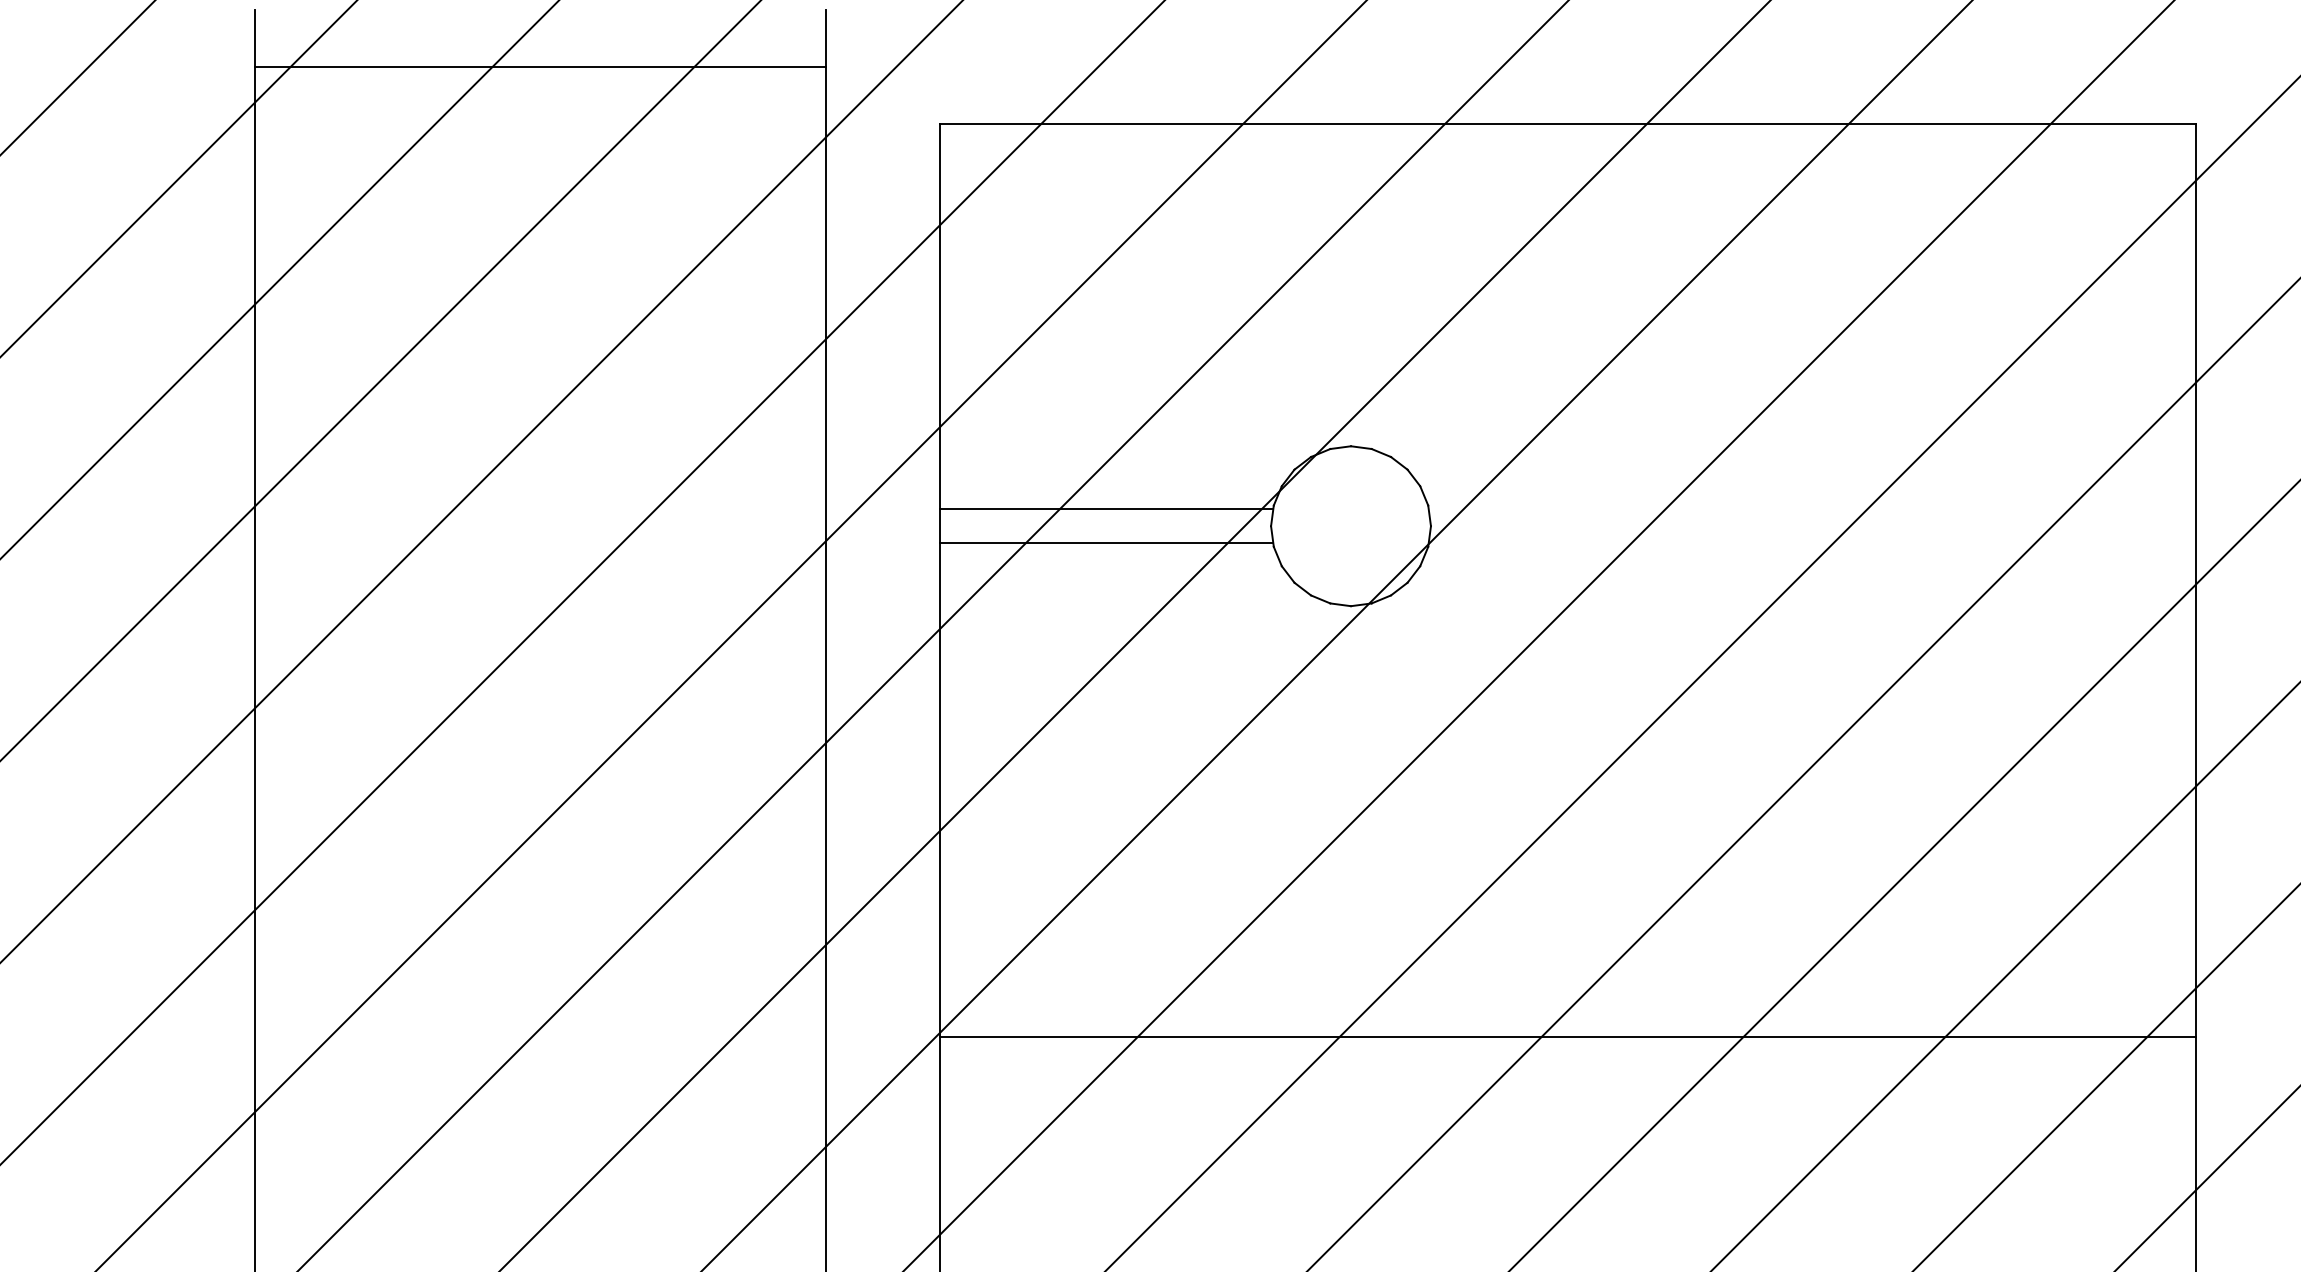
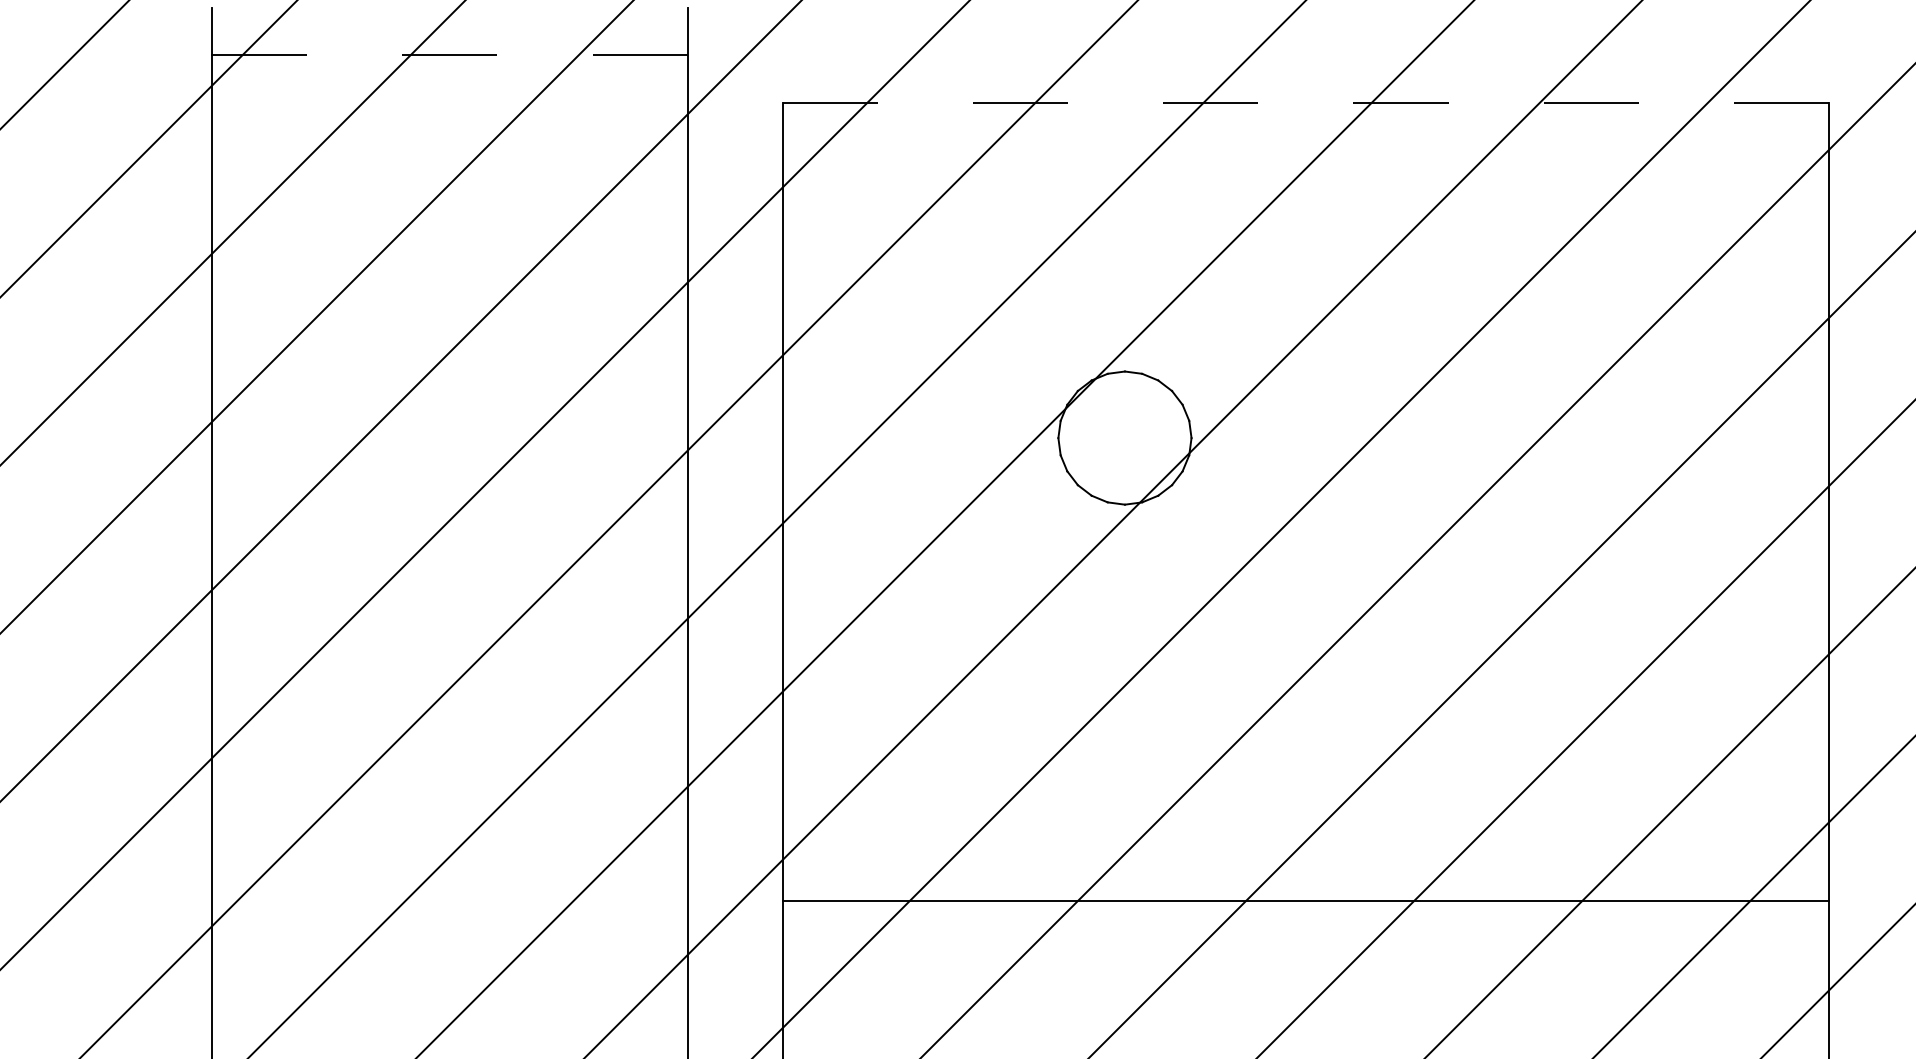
line: (539, 66) -> (449, 55), solid -> dashed
line: (1569, 123) -> (1306, 102), solid -> dashed
line: (1105, 508) -> (920, 423), removed
line: (1105, 543) -> (920, 452), removed
line: (1567, 1037) -> (1305, 900), moved

